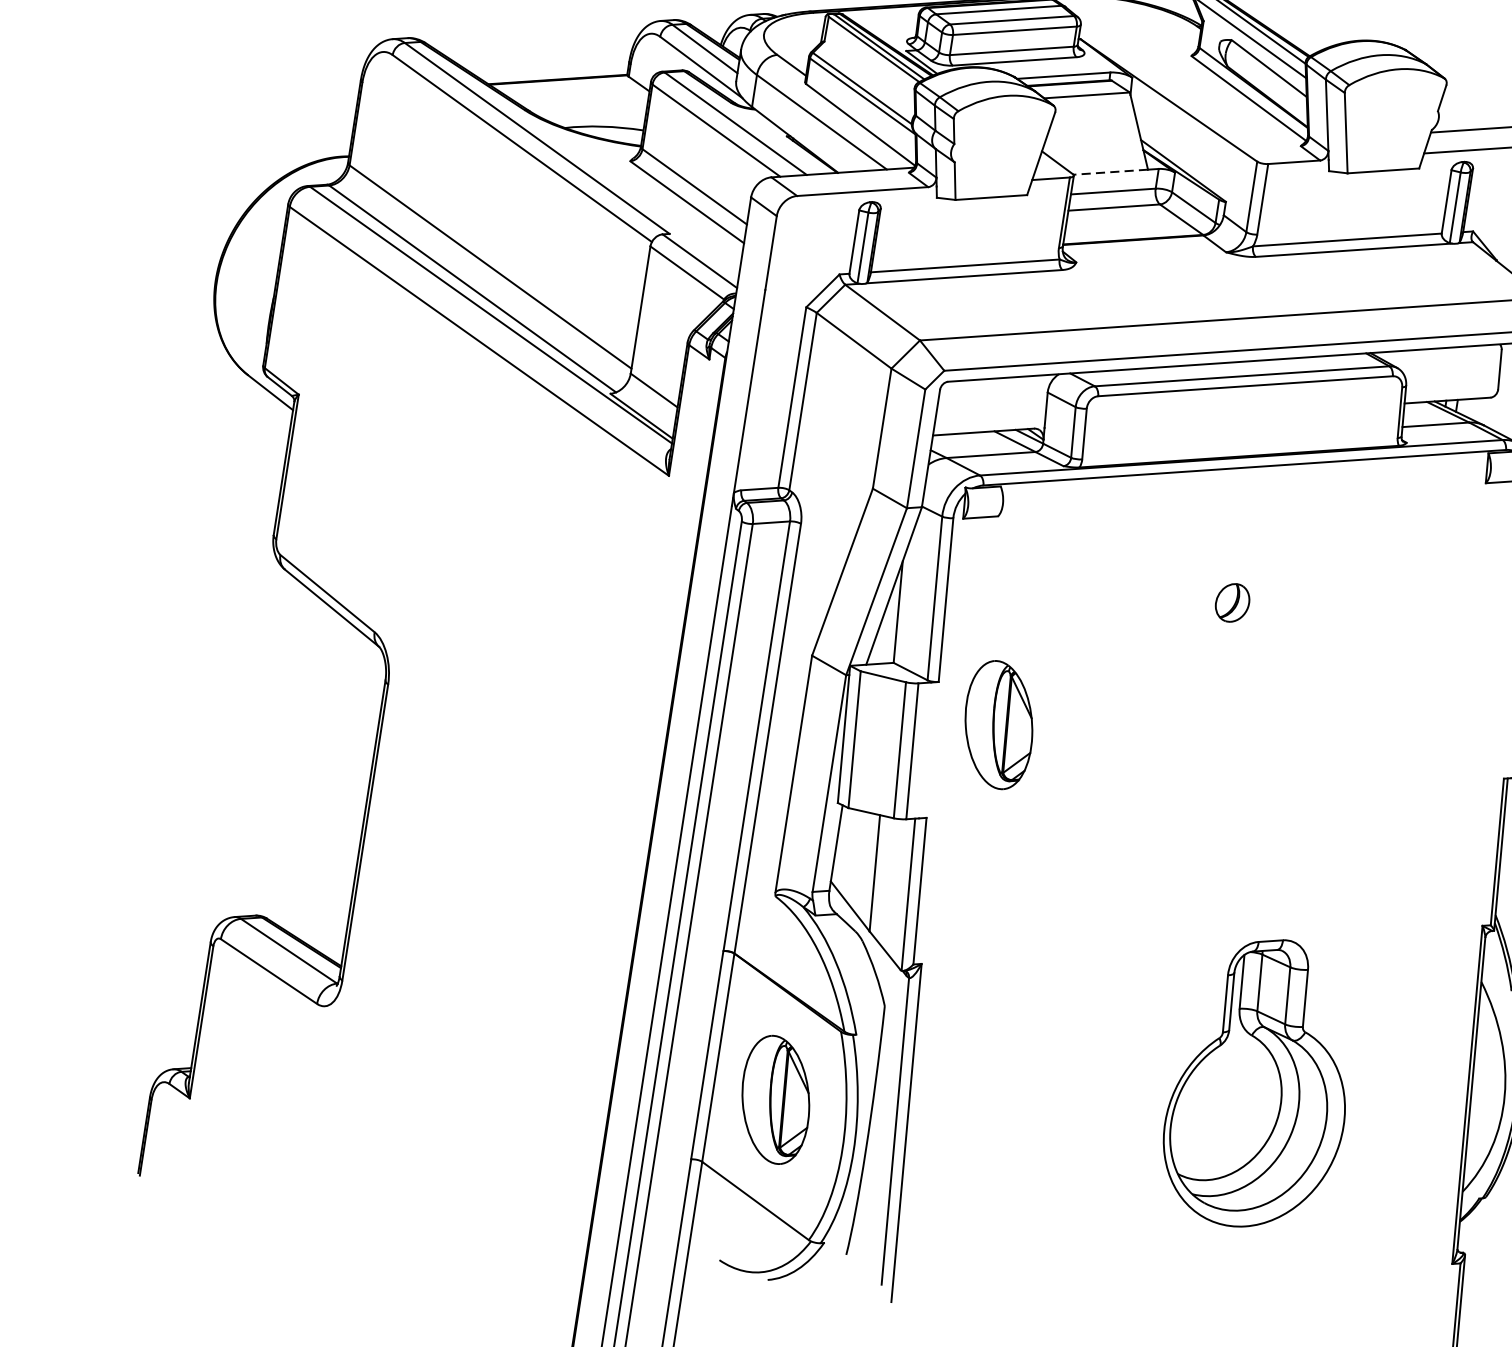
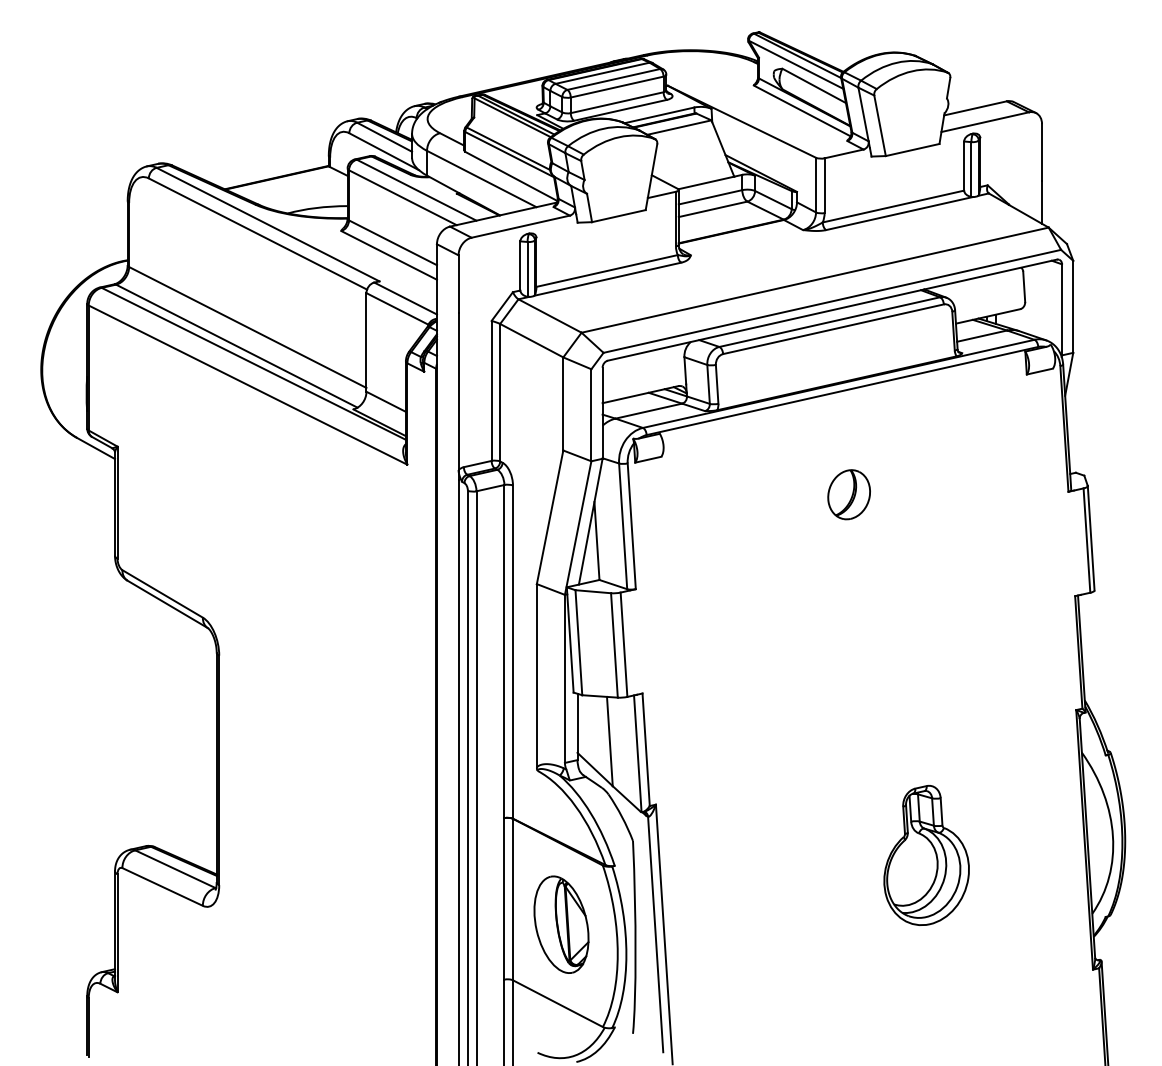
line: (1111, 171) -> (706, 182), dashed -> solid
part: (1231, 602) -> (848, 494), size x1.67
part: (999, 724) -> (686, 614), removed
part: (1260, 1083) -> (926, 855), size x0.62

